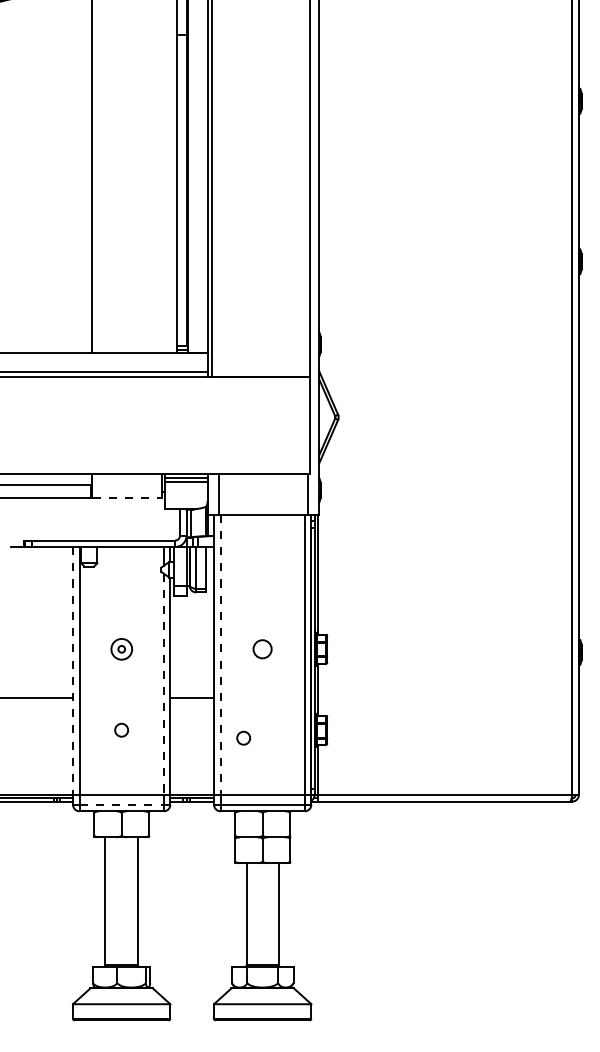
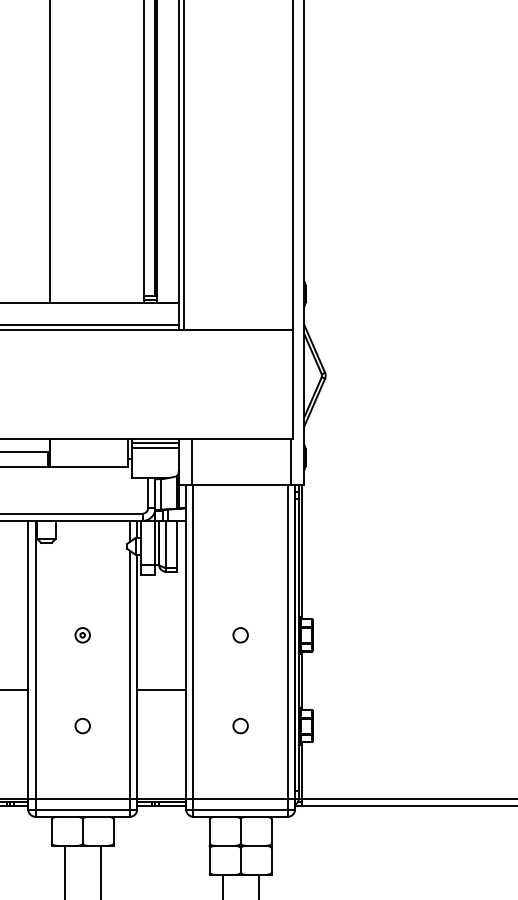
line: (127, 498) -> (89, 466), dashed -> solid
part: (121, 648) -> (82, 634), size x0.62
circle: (262, 648) -> (240, 634), size x0.71
line: (220, 655) -> (193, 642), dashed -> solid
line: (73, 671) -> (28, 660), dashed -> solid
line: (163, 684) -> (129, 674), dashed -> solid
circle: (243, 737) -> (240, 725), moved
line: (122, 804) -> (83, 809), dashed -> solid

